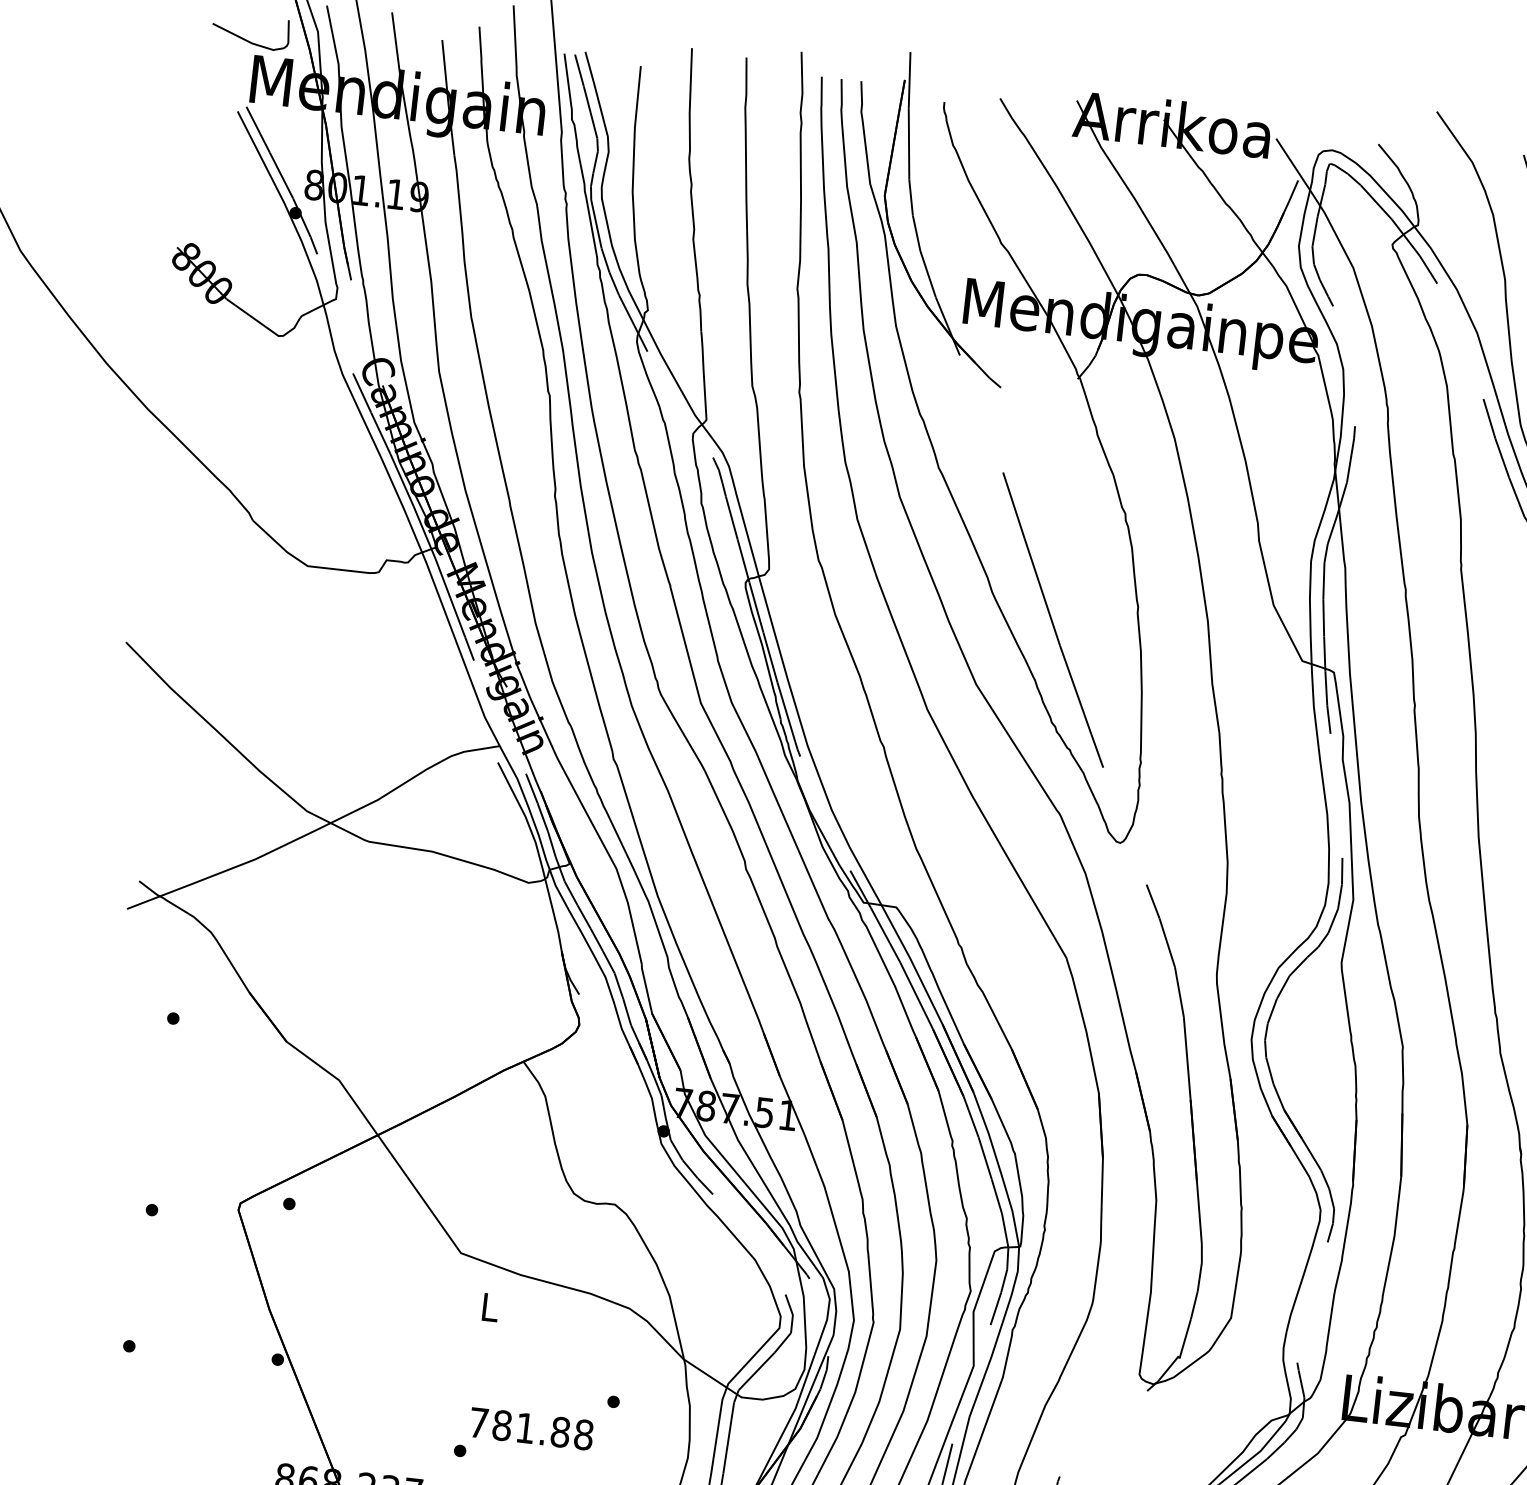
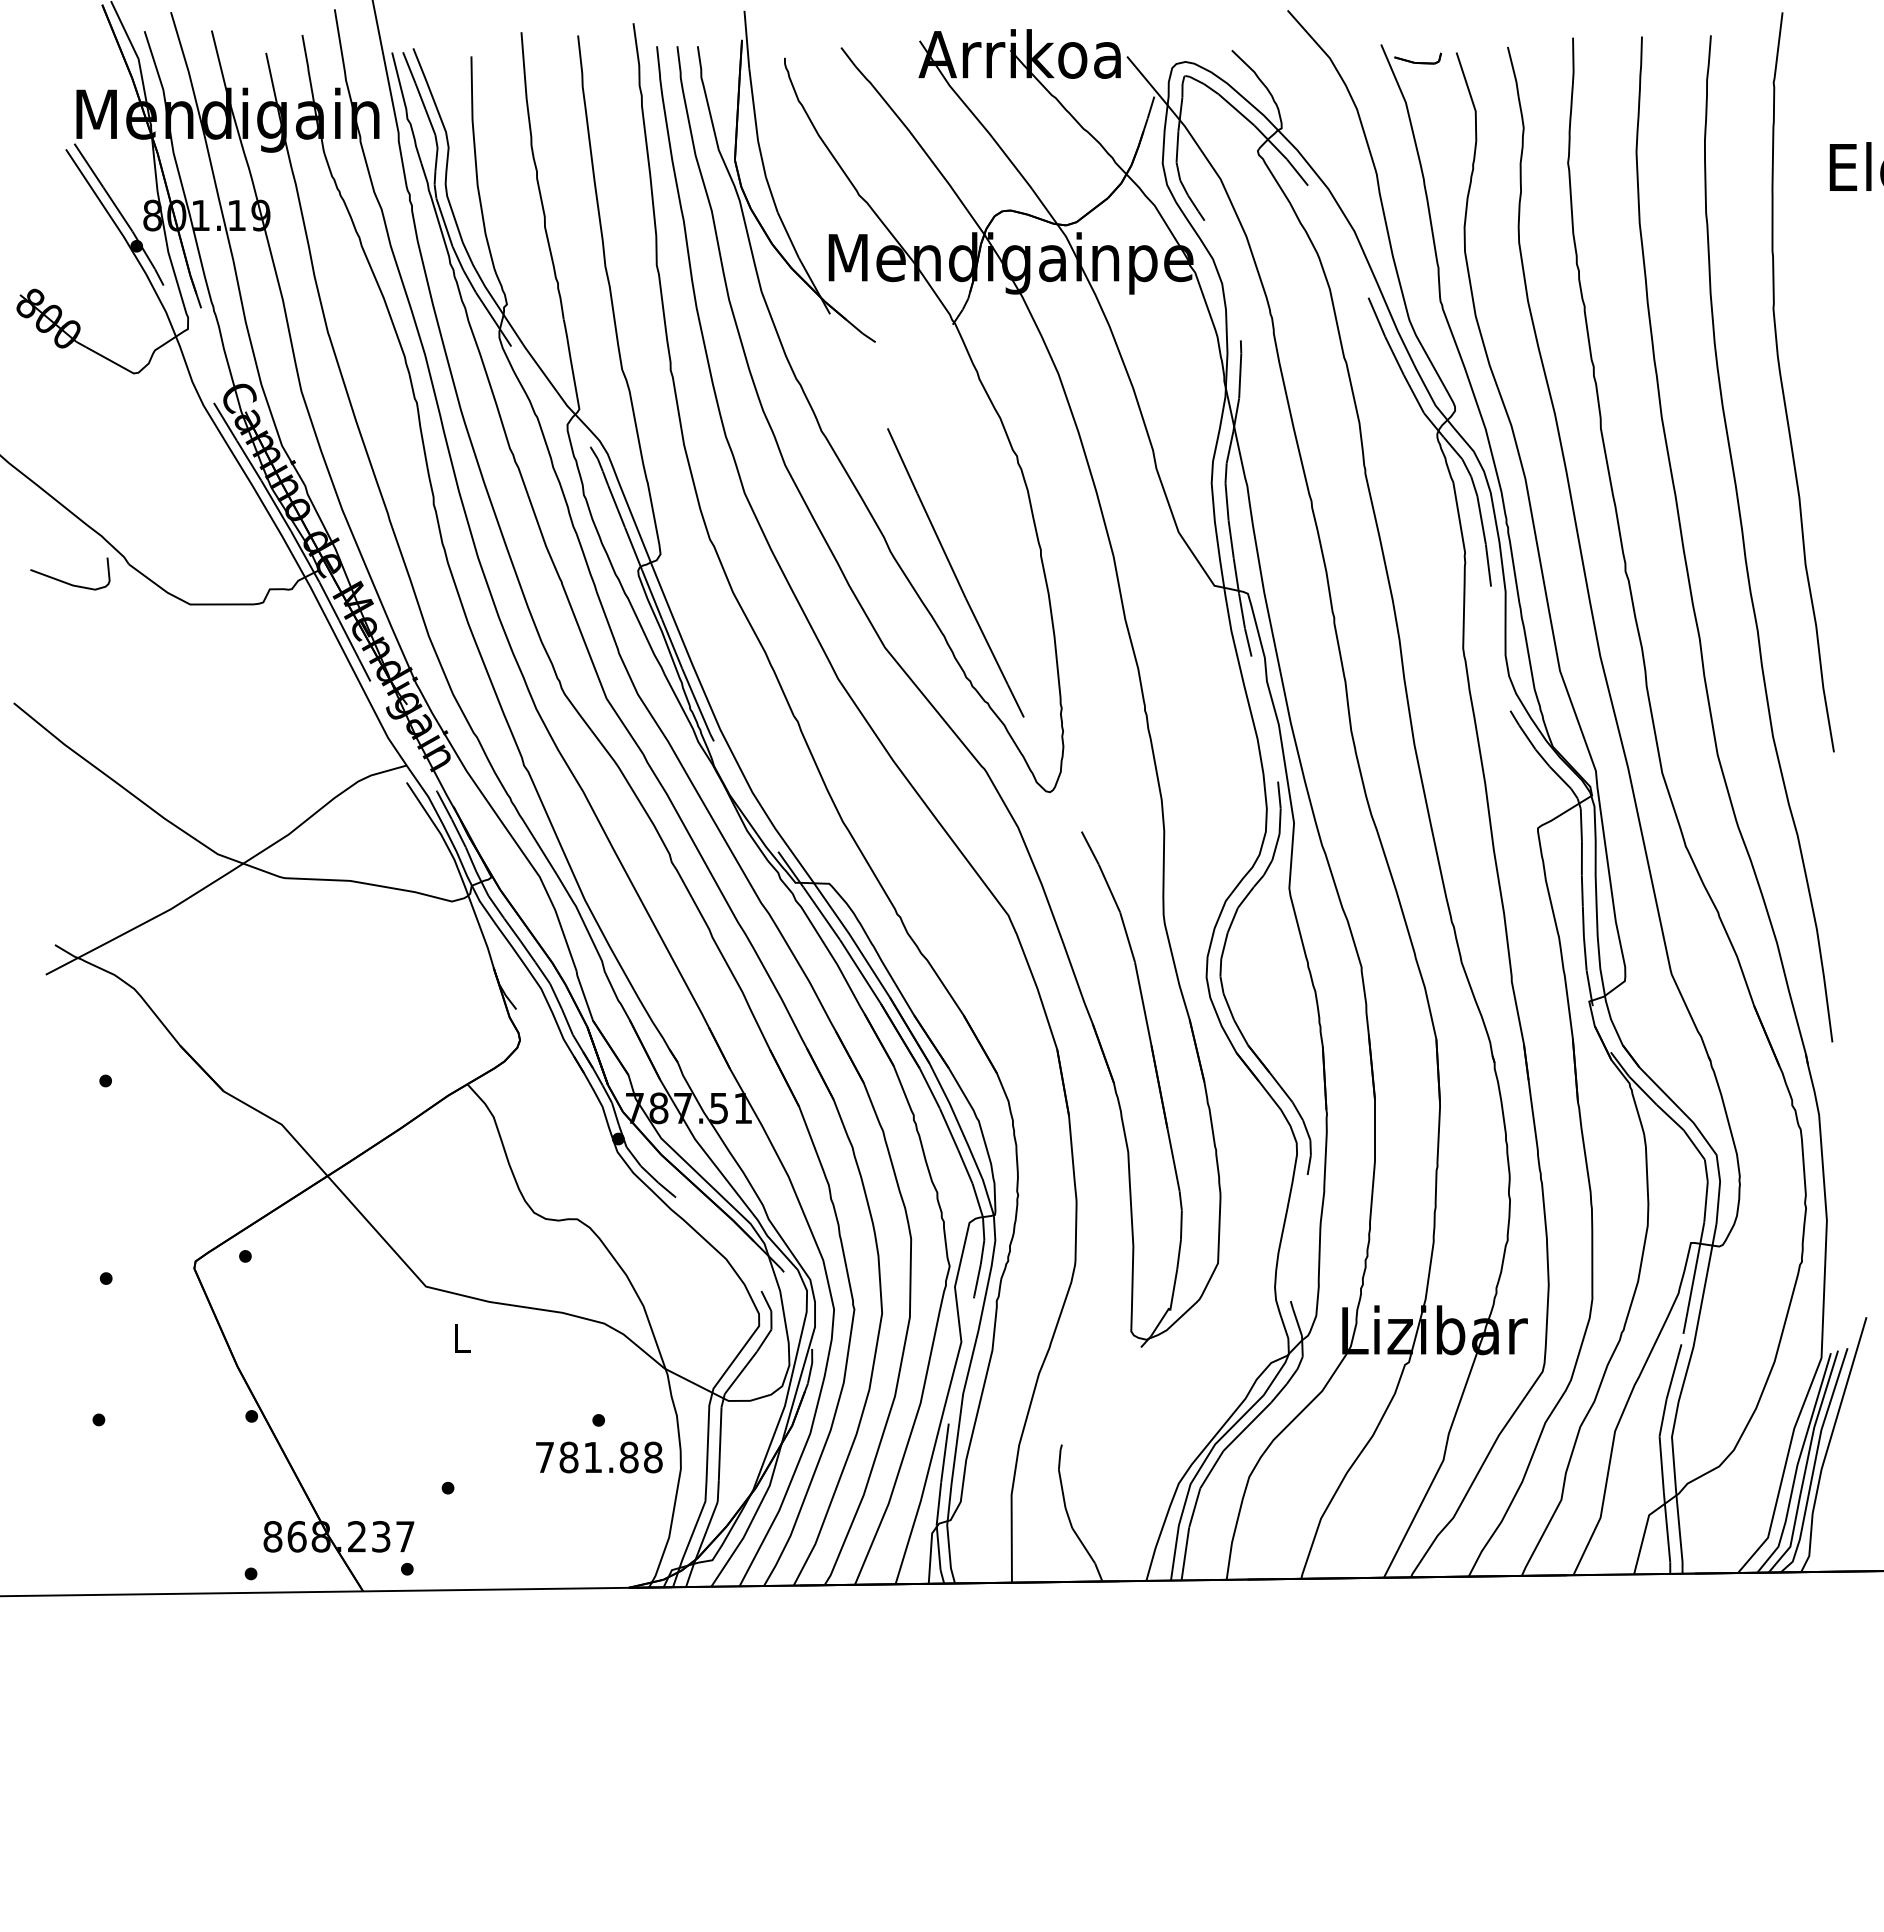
curve: (248, 40) -> (68, 582), moved
text: (531, 1428) -> (599, 1457), moved

